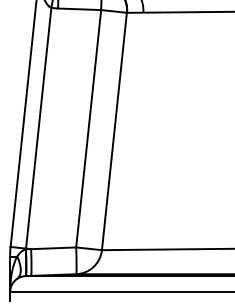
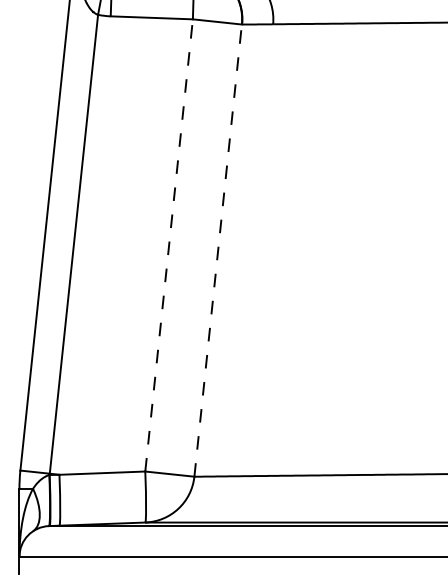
line: (88, 128) -> (168, 244), solid -> dashed
line: (114, 130) -> (218, 248), solid -> dashed

